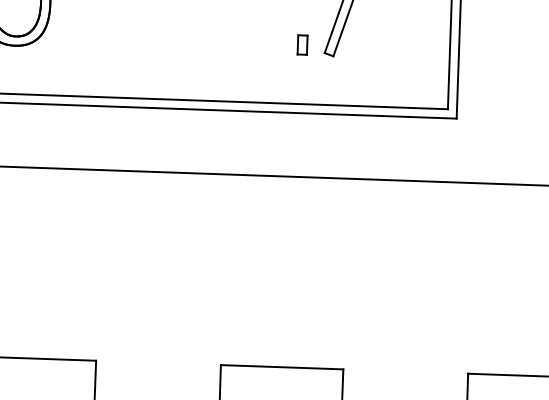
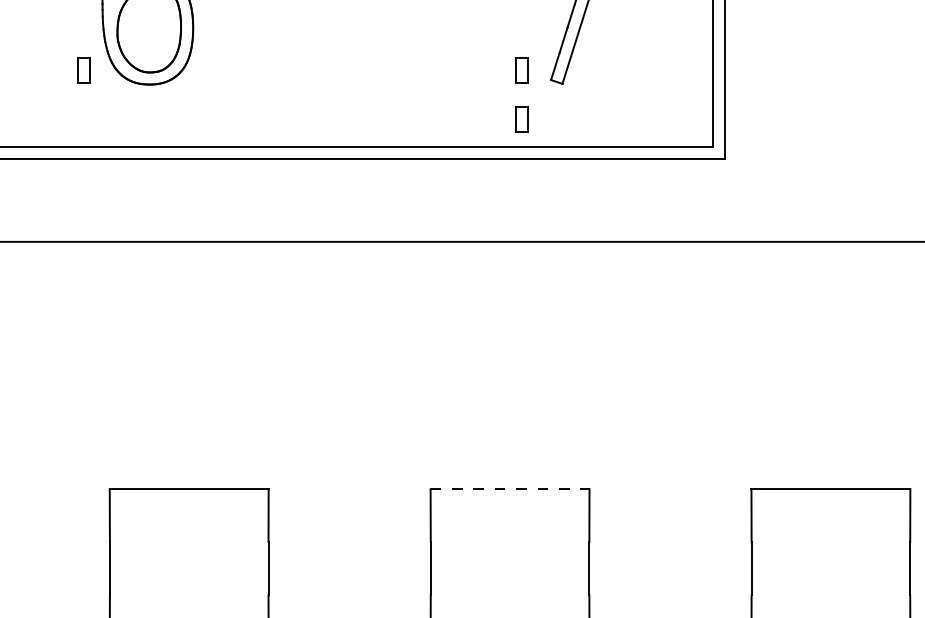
part: (300, 82) -> (521, 119), added
line: (282, 367) -> (510, 489), solid -> dashed

